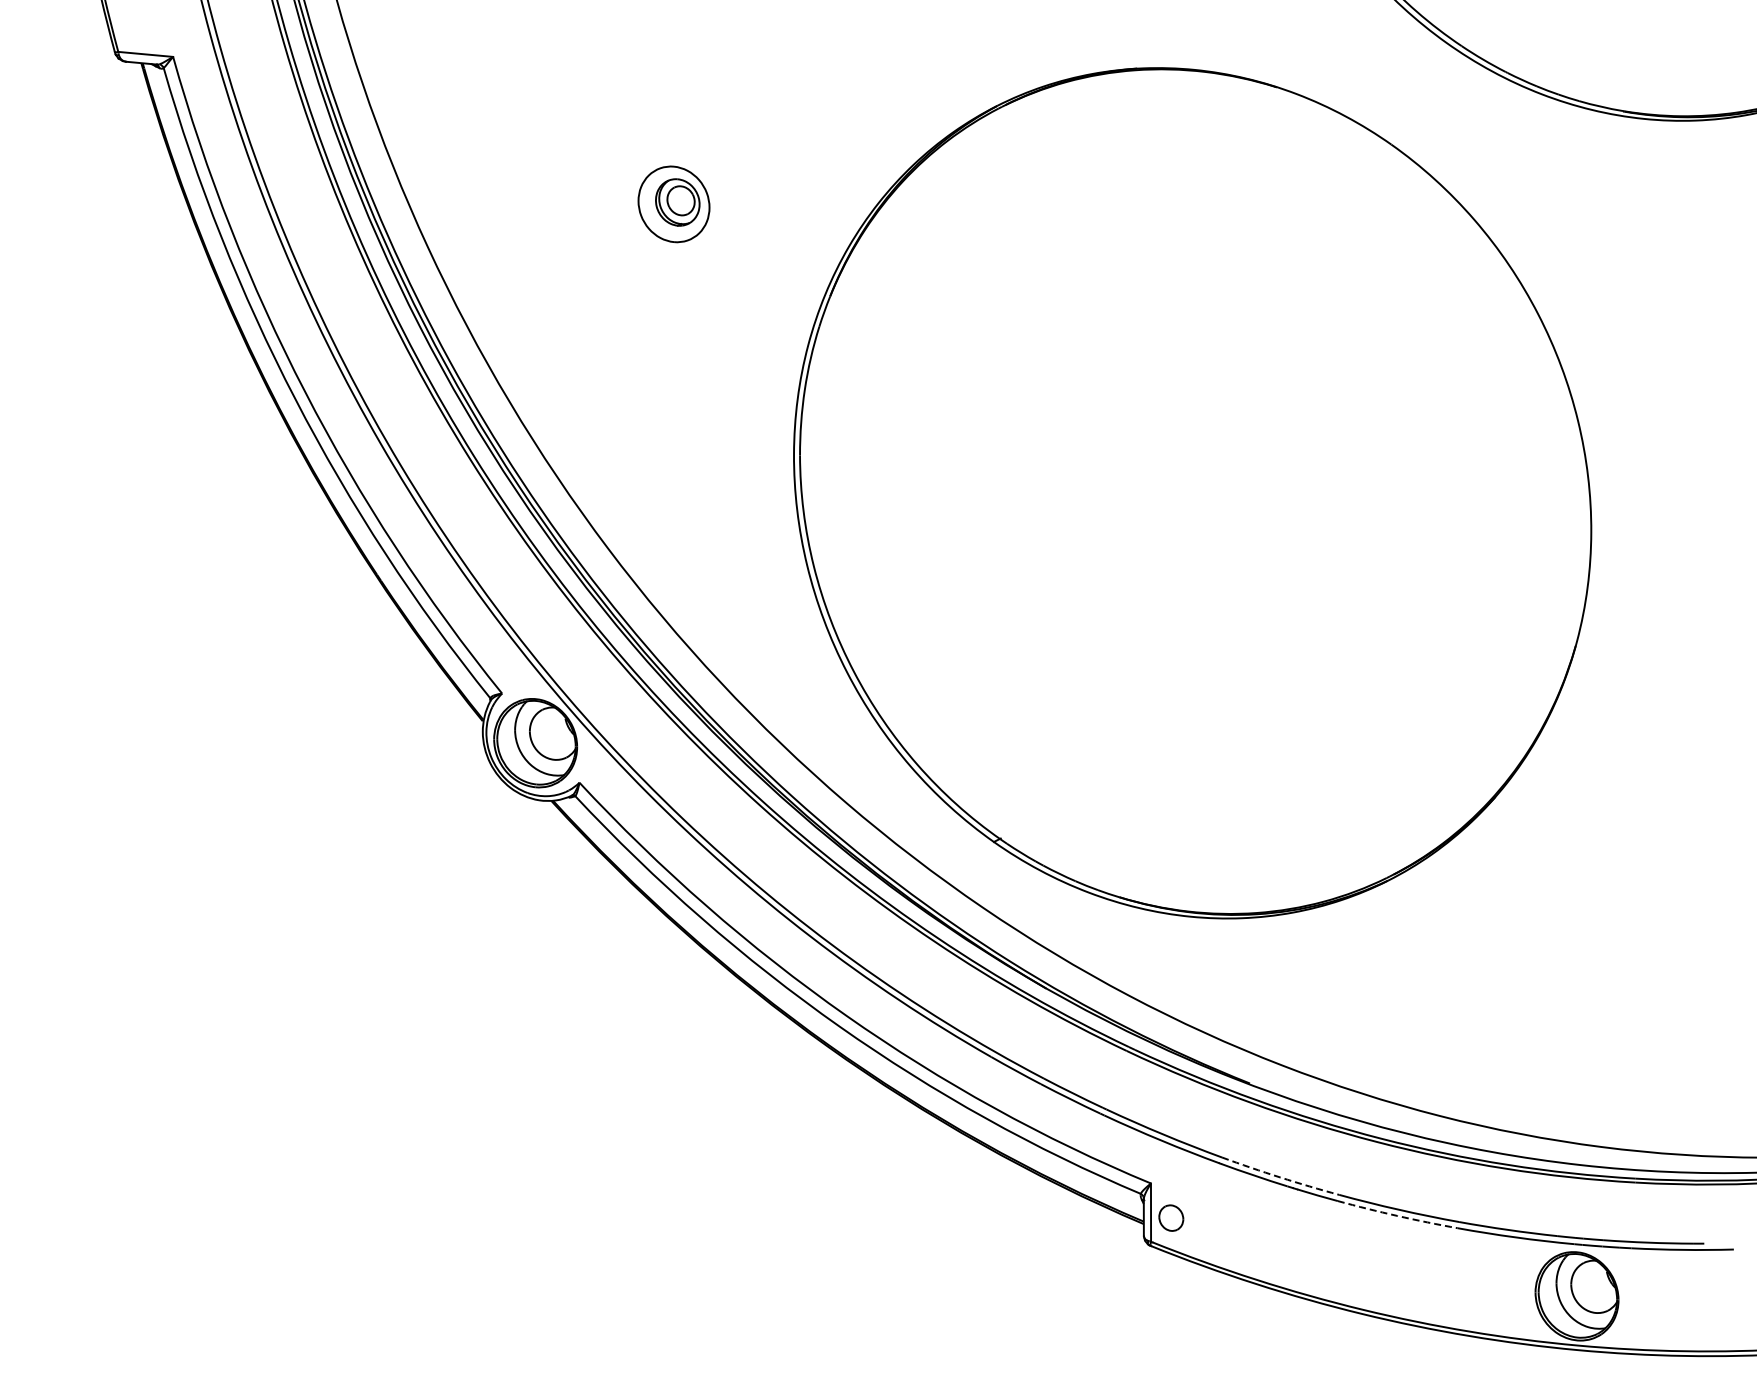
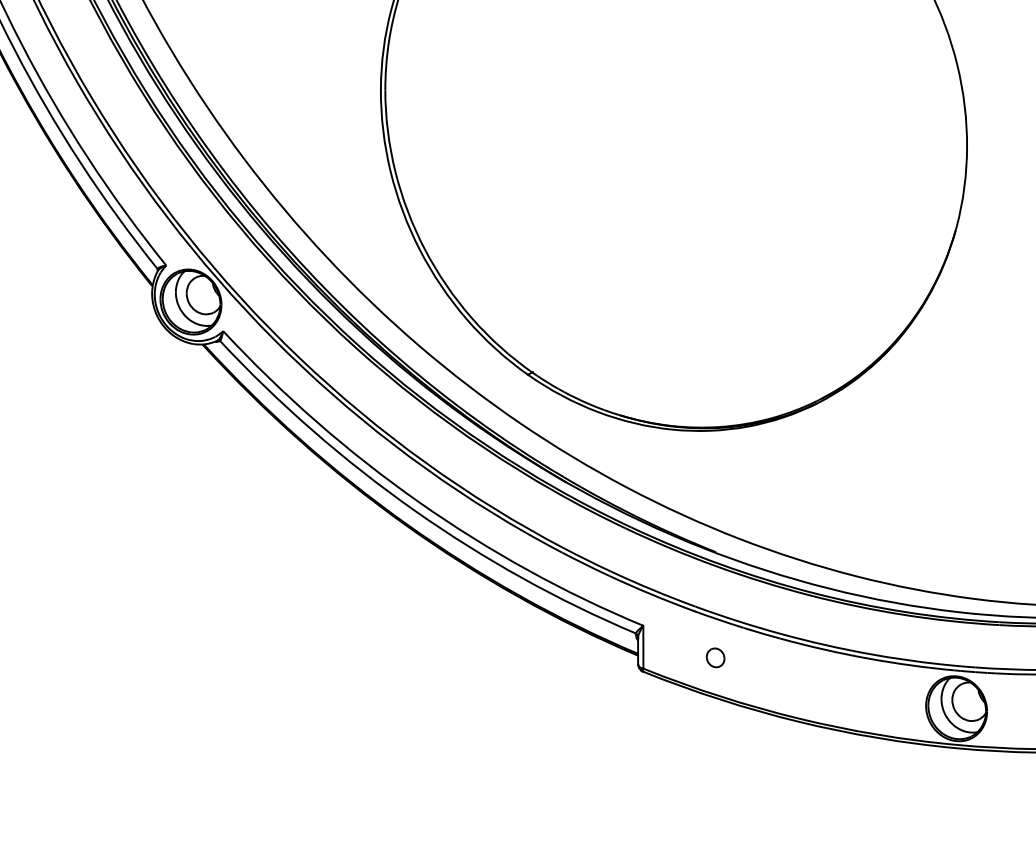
arc: (1280, 1177) -> (738, 621), dashed -> solid
arc: (1397, 1215) -> (824, 649), dashed -> solid
part: (1171, 1217) -> (715, 657), moved

